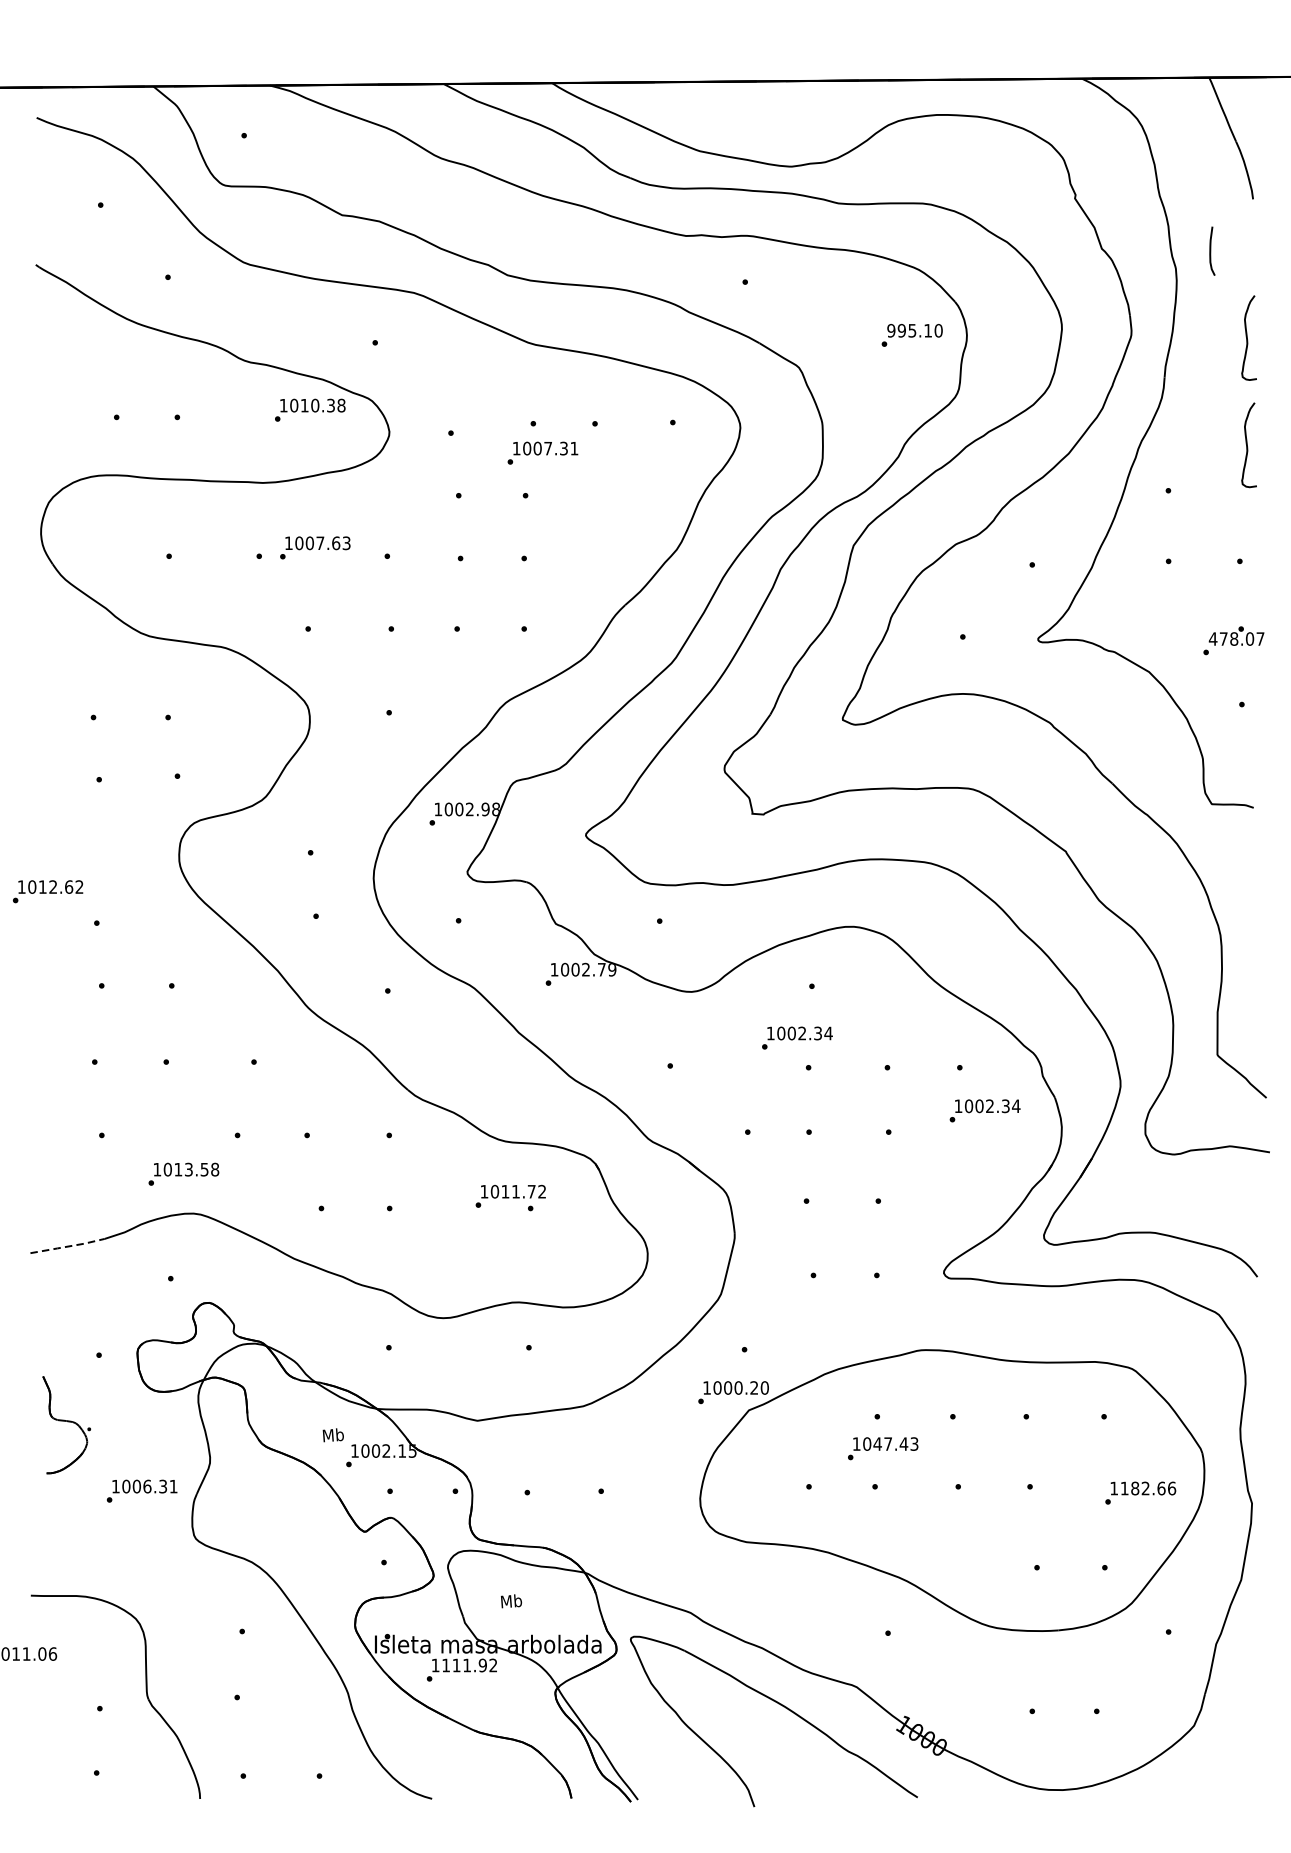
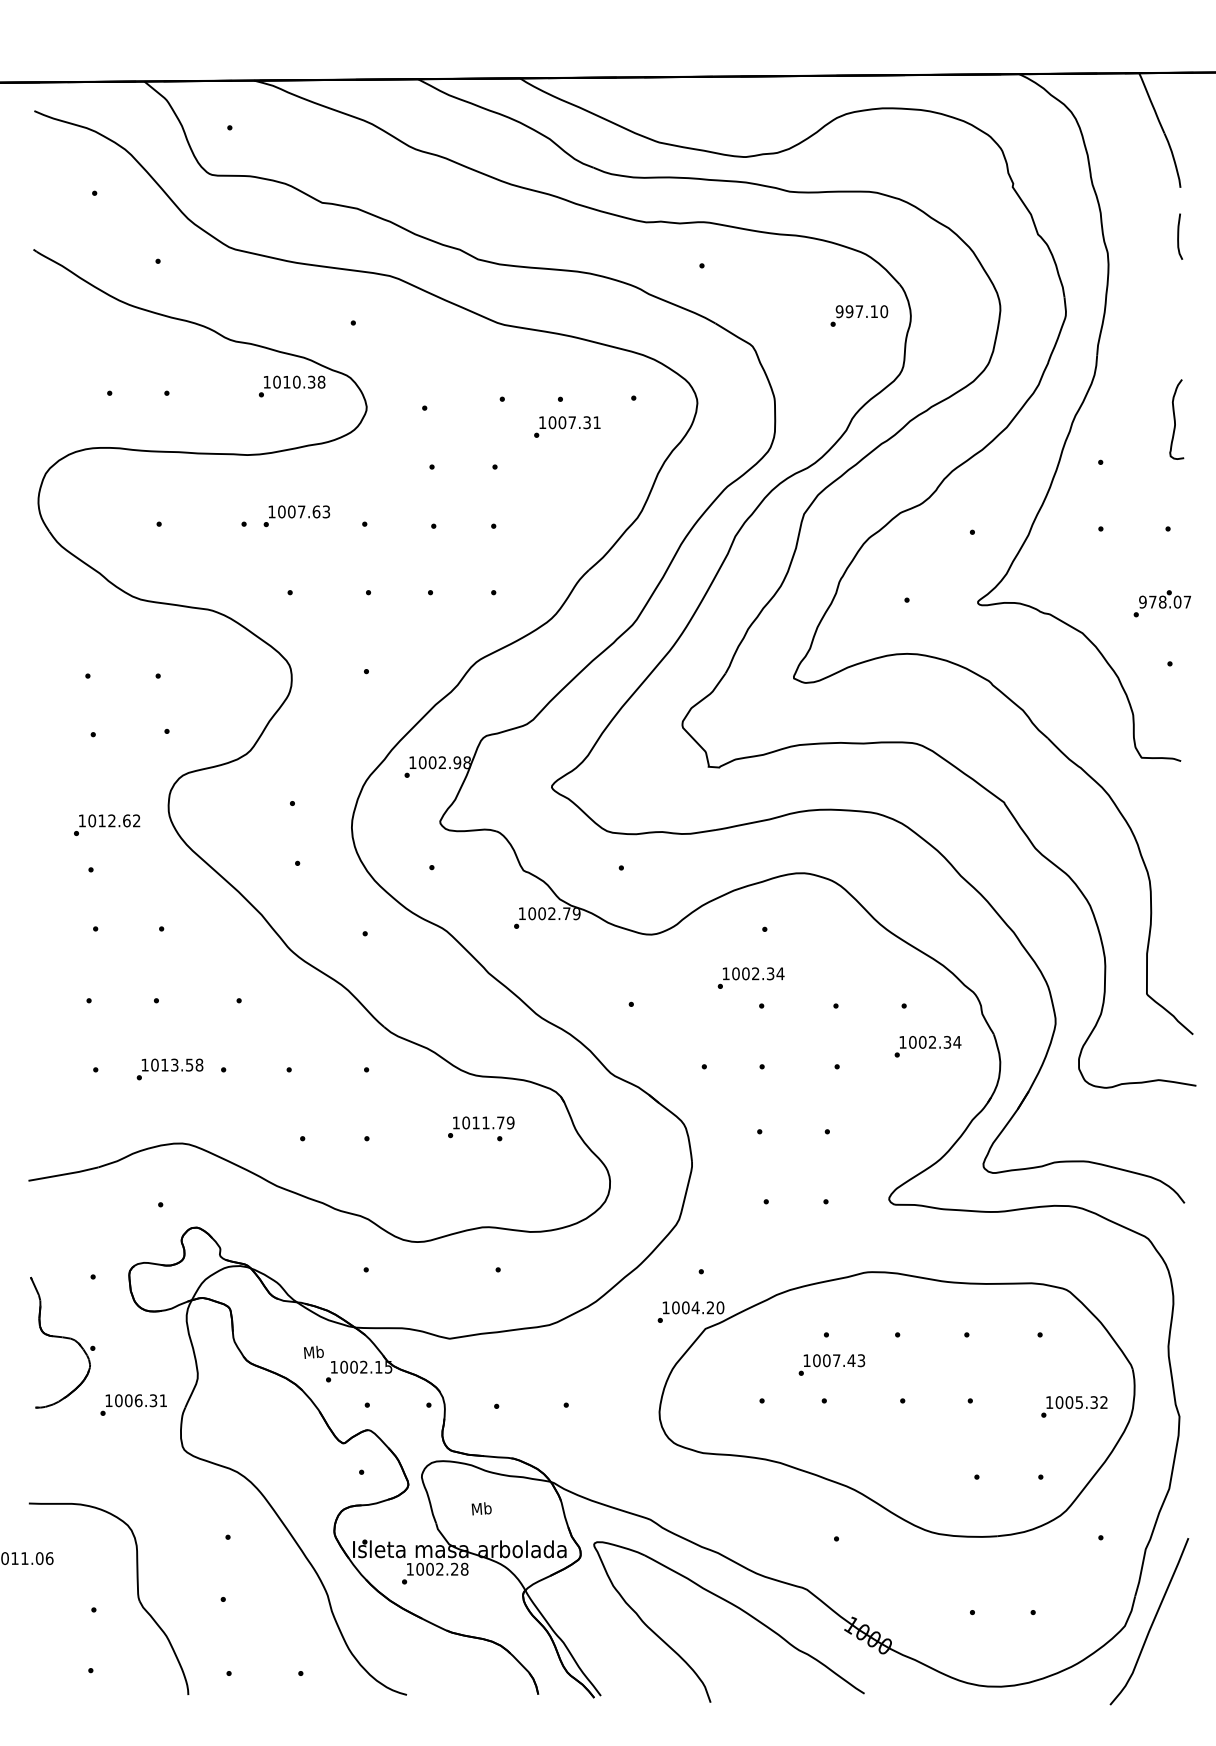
curve: (1211, 250) -> (1179, 236), moved
text: (912, 330) -> (859, 311), 995.10 -> 997.10
curve: (1247, 338) -> (1175, 318), removed
text: (543, 452) -> (567, 426), moved
text: (1212, 638) -> (1142, 601), 478.07 -> 978.07
text: (48, 890) -> (107, 824), moved
text: (183, 1174) -> (169, 1069), moved
text: (542, 1191) -> (510, 1122), 1011.72 -> 1011.79
line: (67, 1246) -> (63, 1174), dashed -> solid
text: (738, 1387) -> (695, 1307), 1000.20 -> 1004.20
part: (66, 1424) -> (62, 1342), size x1.43
text: (877, 1443) -> (826, 1360), 1047.43 -> 1007.43
text: (1148, 1488) -> (1081, 1402), 1182.66 -> 1005.32
text: (469, 1664) -> (442, 1568), 1111.92 -> 1002.28
curve: (1222, 1723) -> (1151, 1623), added

